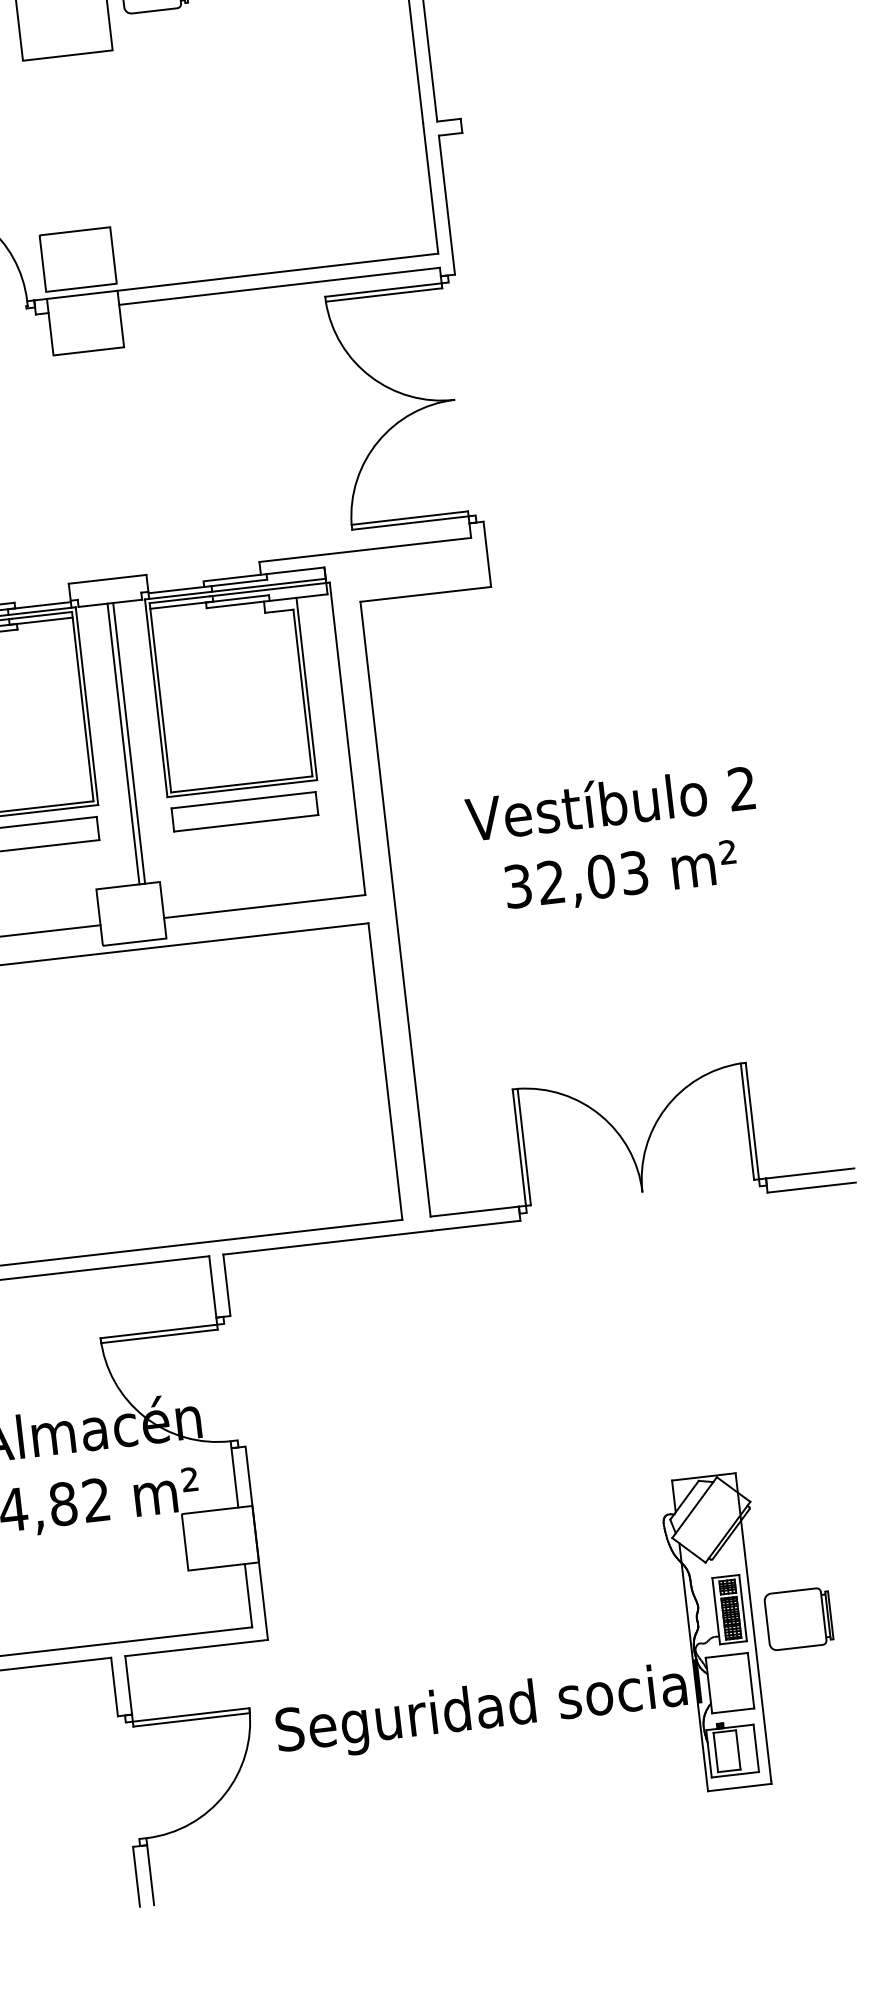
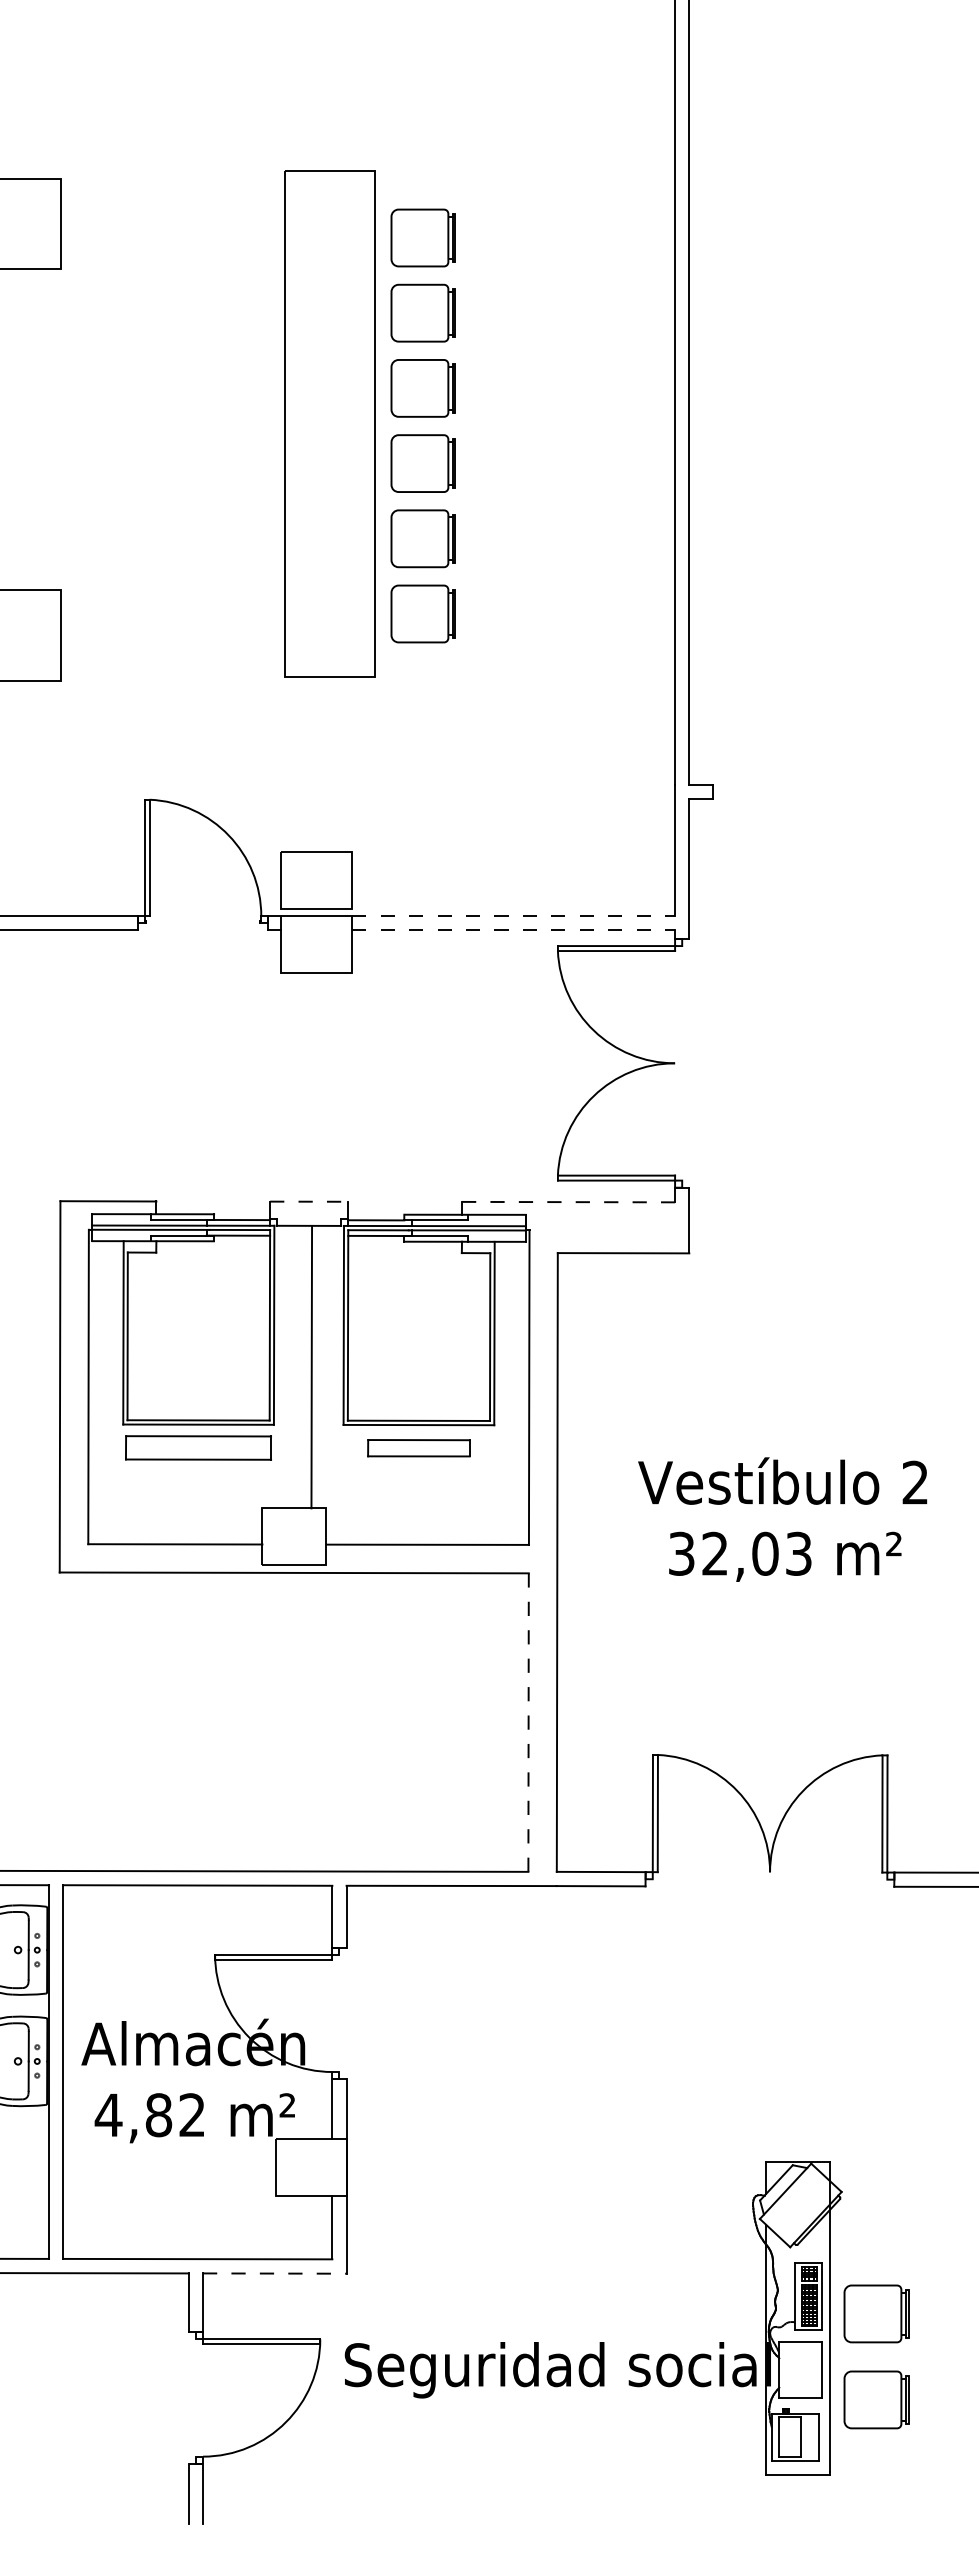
line: (278, 272) -> (514, 916), solid -> dashed
line: (280, 286) -> (514, 930), solid -> dashed
line: (365, 550) -> (568, 1202), solid -> dashed
line: (107, 579) -> (309, 1201), solid -> dashed
line: (122, 743) -> (305, 1366), removed
part: (244, 810) -> (418, 1447), size x0.7
line: (385, 1071) -> (528, 1722), solid -> dashed
line: (196, 1648) -> (274, 2273), solid -> dashed
part: (808, 1703) -> (876, 2399), added

